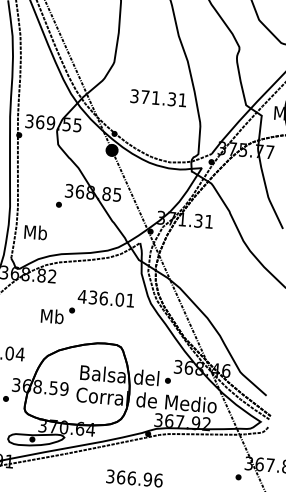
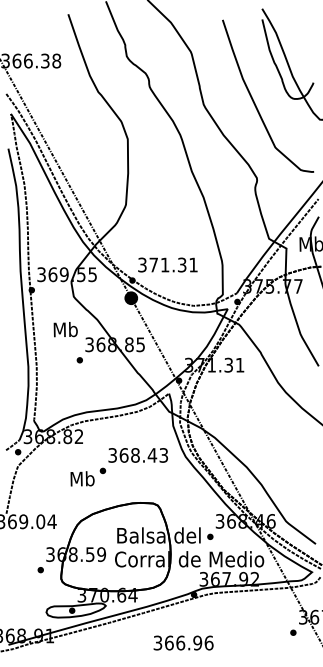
text: (158, 97) -> (167, 264), moved
text: (35, 232) -> (65, 329), moved
text: (106, 298) -> (138, 455), 436.01 -> 368.43

